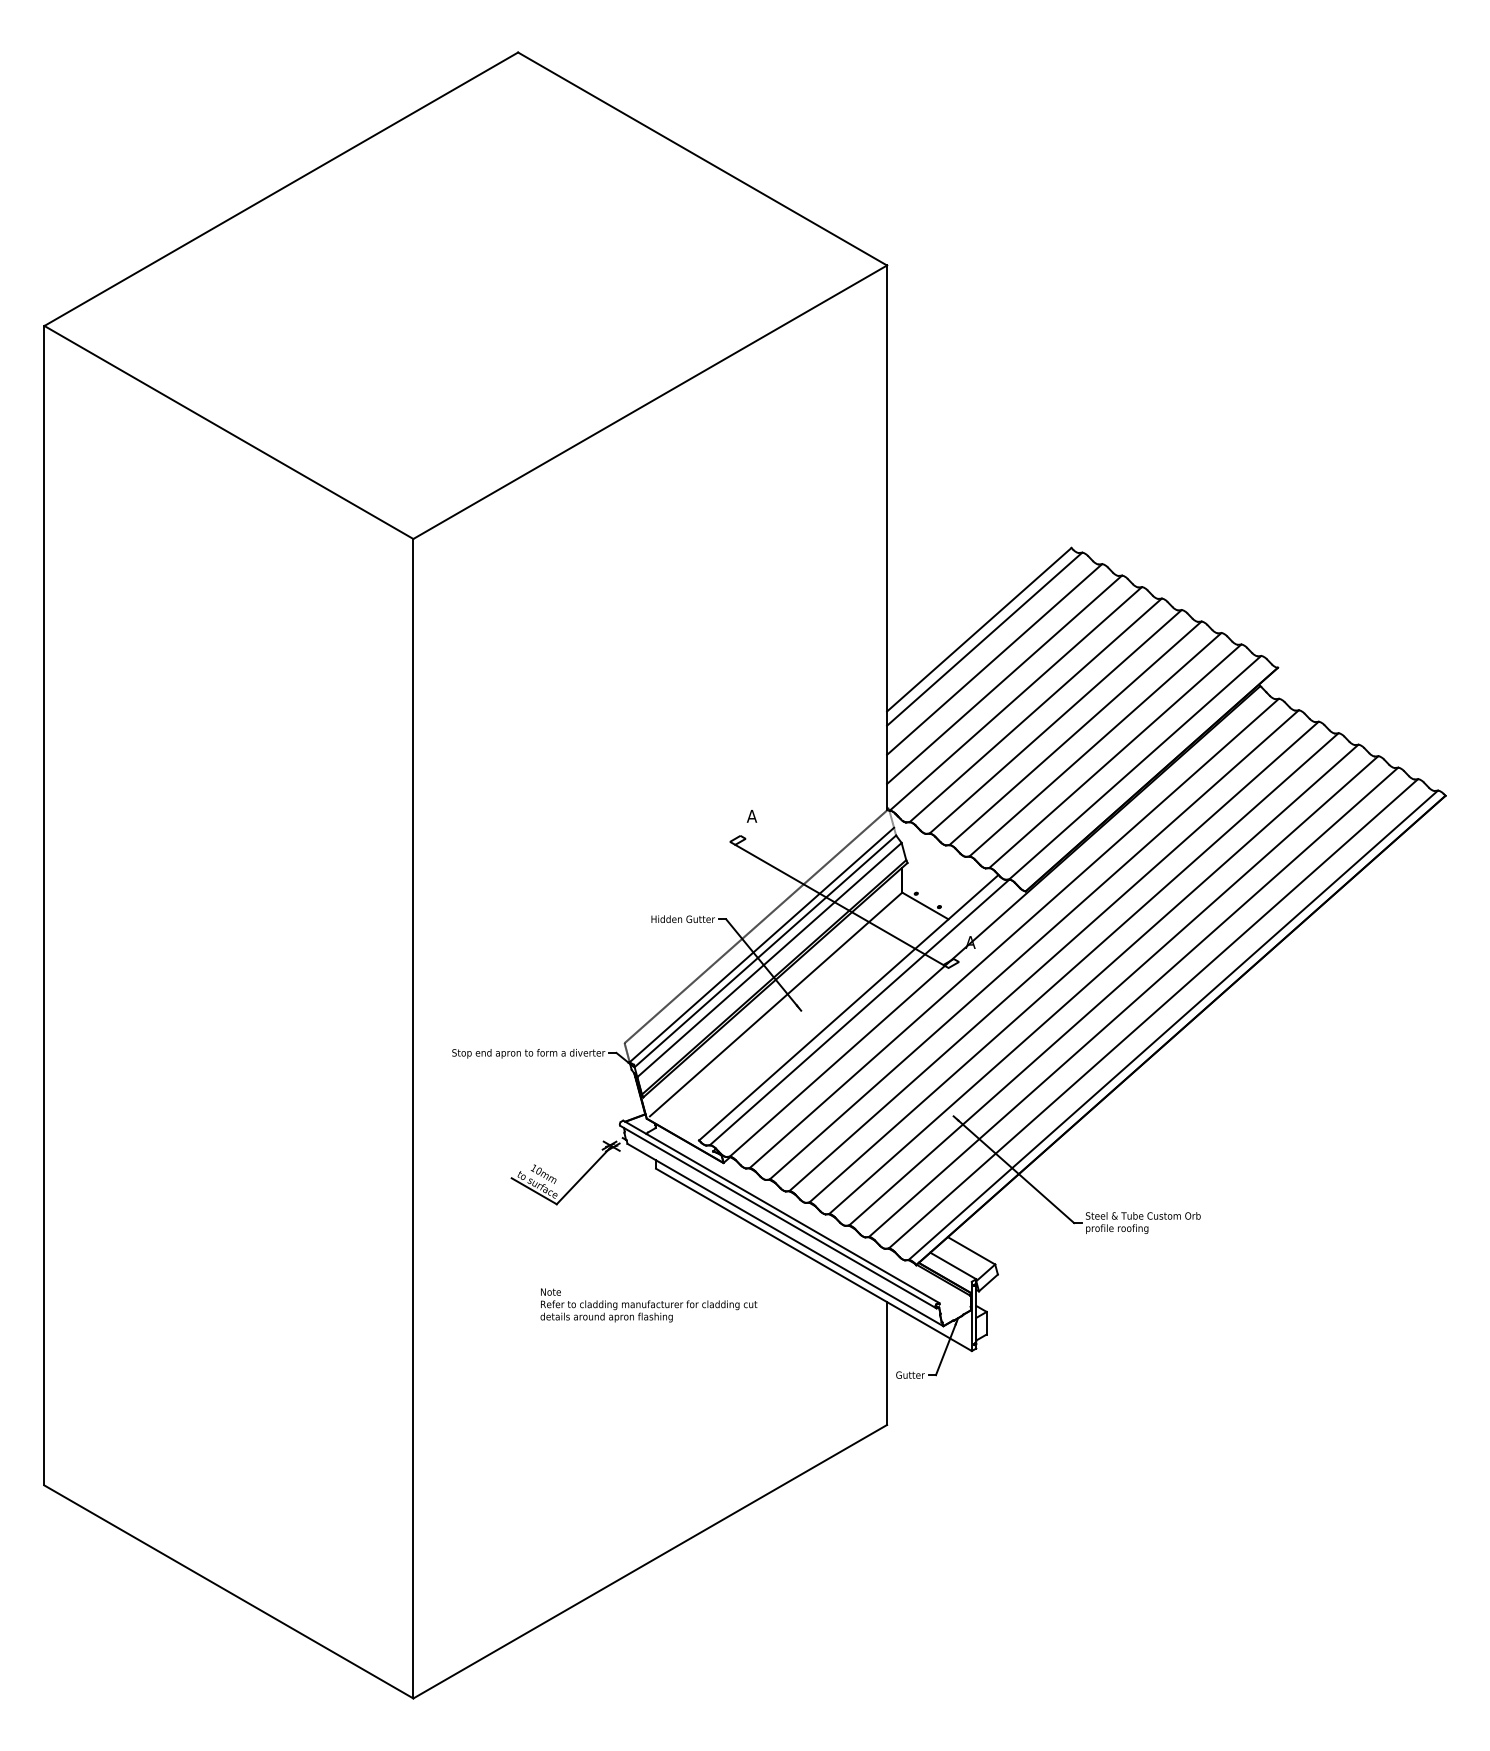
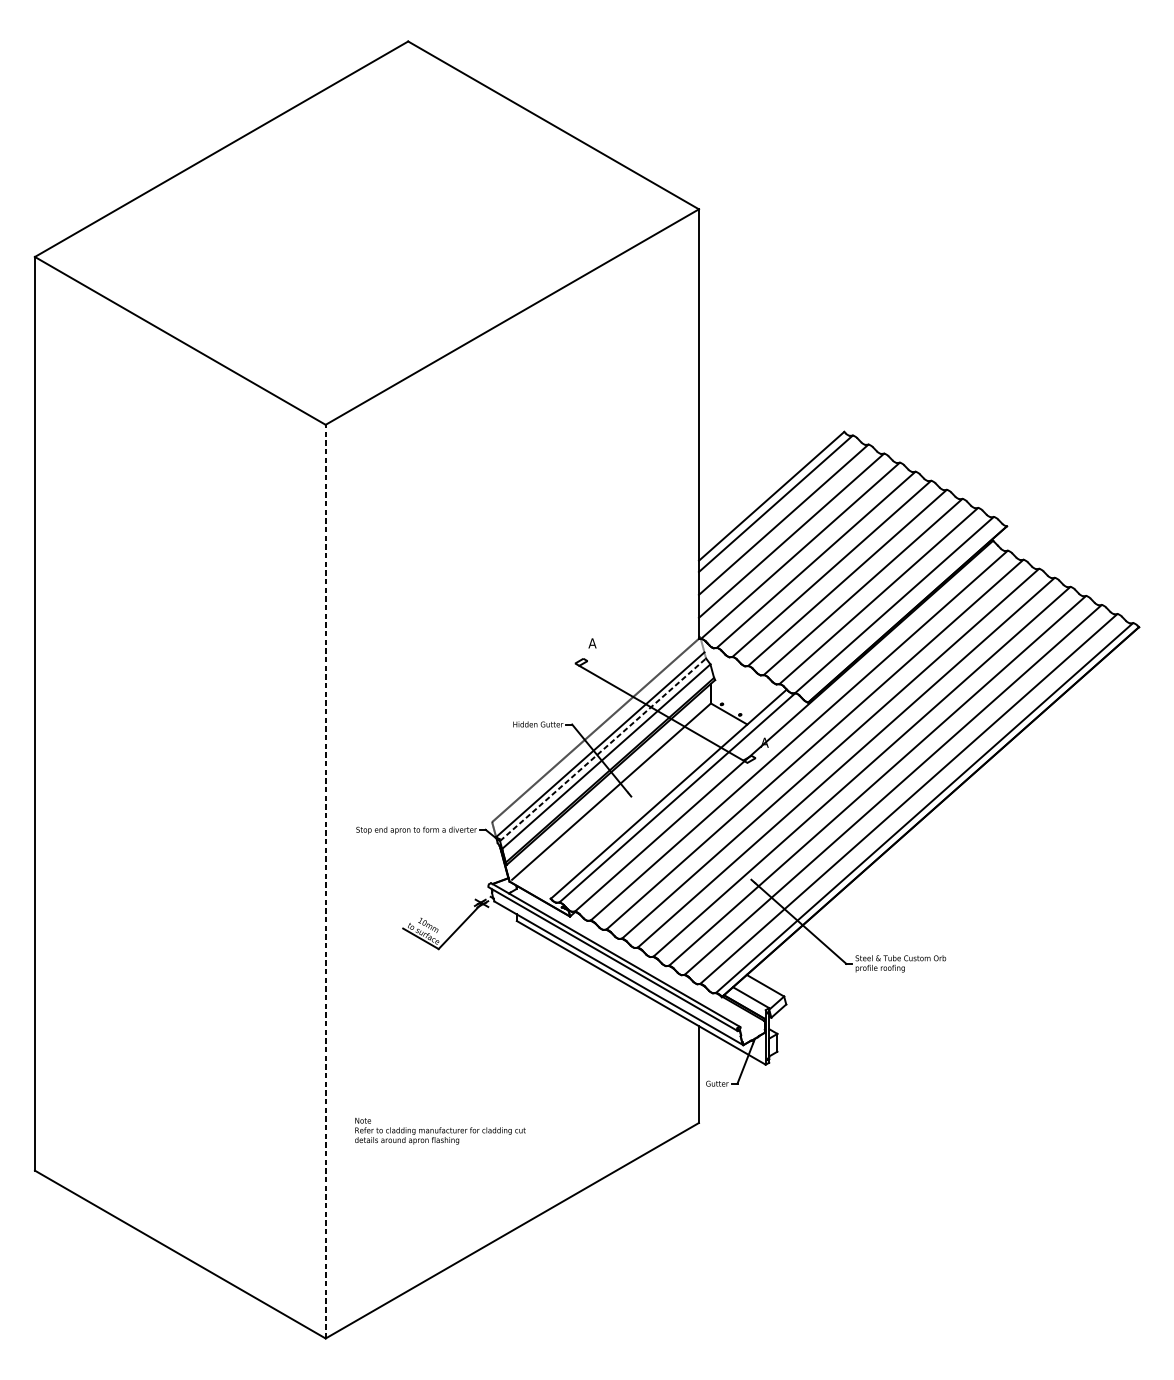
line: (765, 951) -> (603, 749), solid -> dashed
line: (413, 1118) -> (325, 881), solid -> dashed
text: (648, 1305) -> (440, 1131), moved

